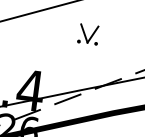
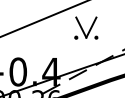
part: (88, 33) -> (86, 27), size x1.67

